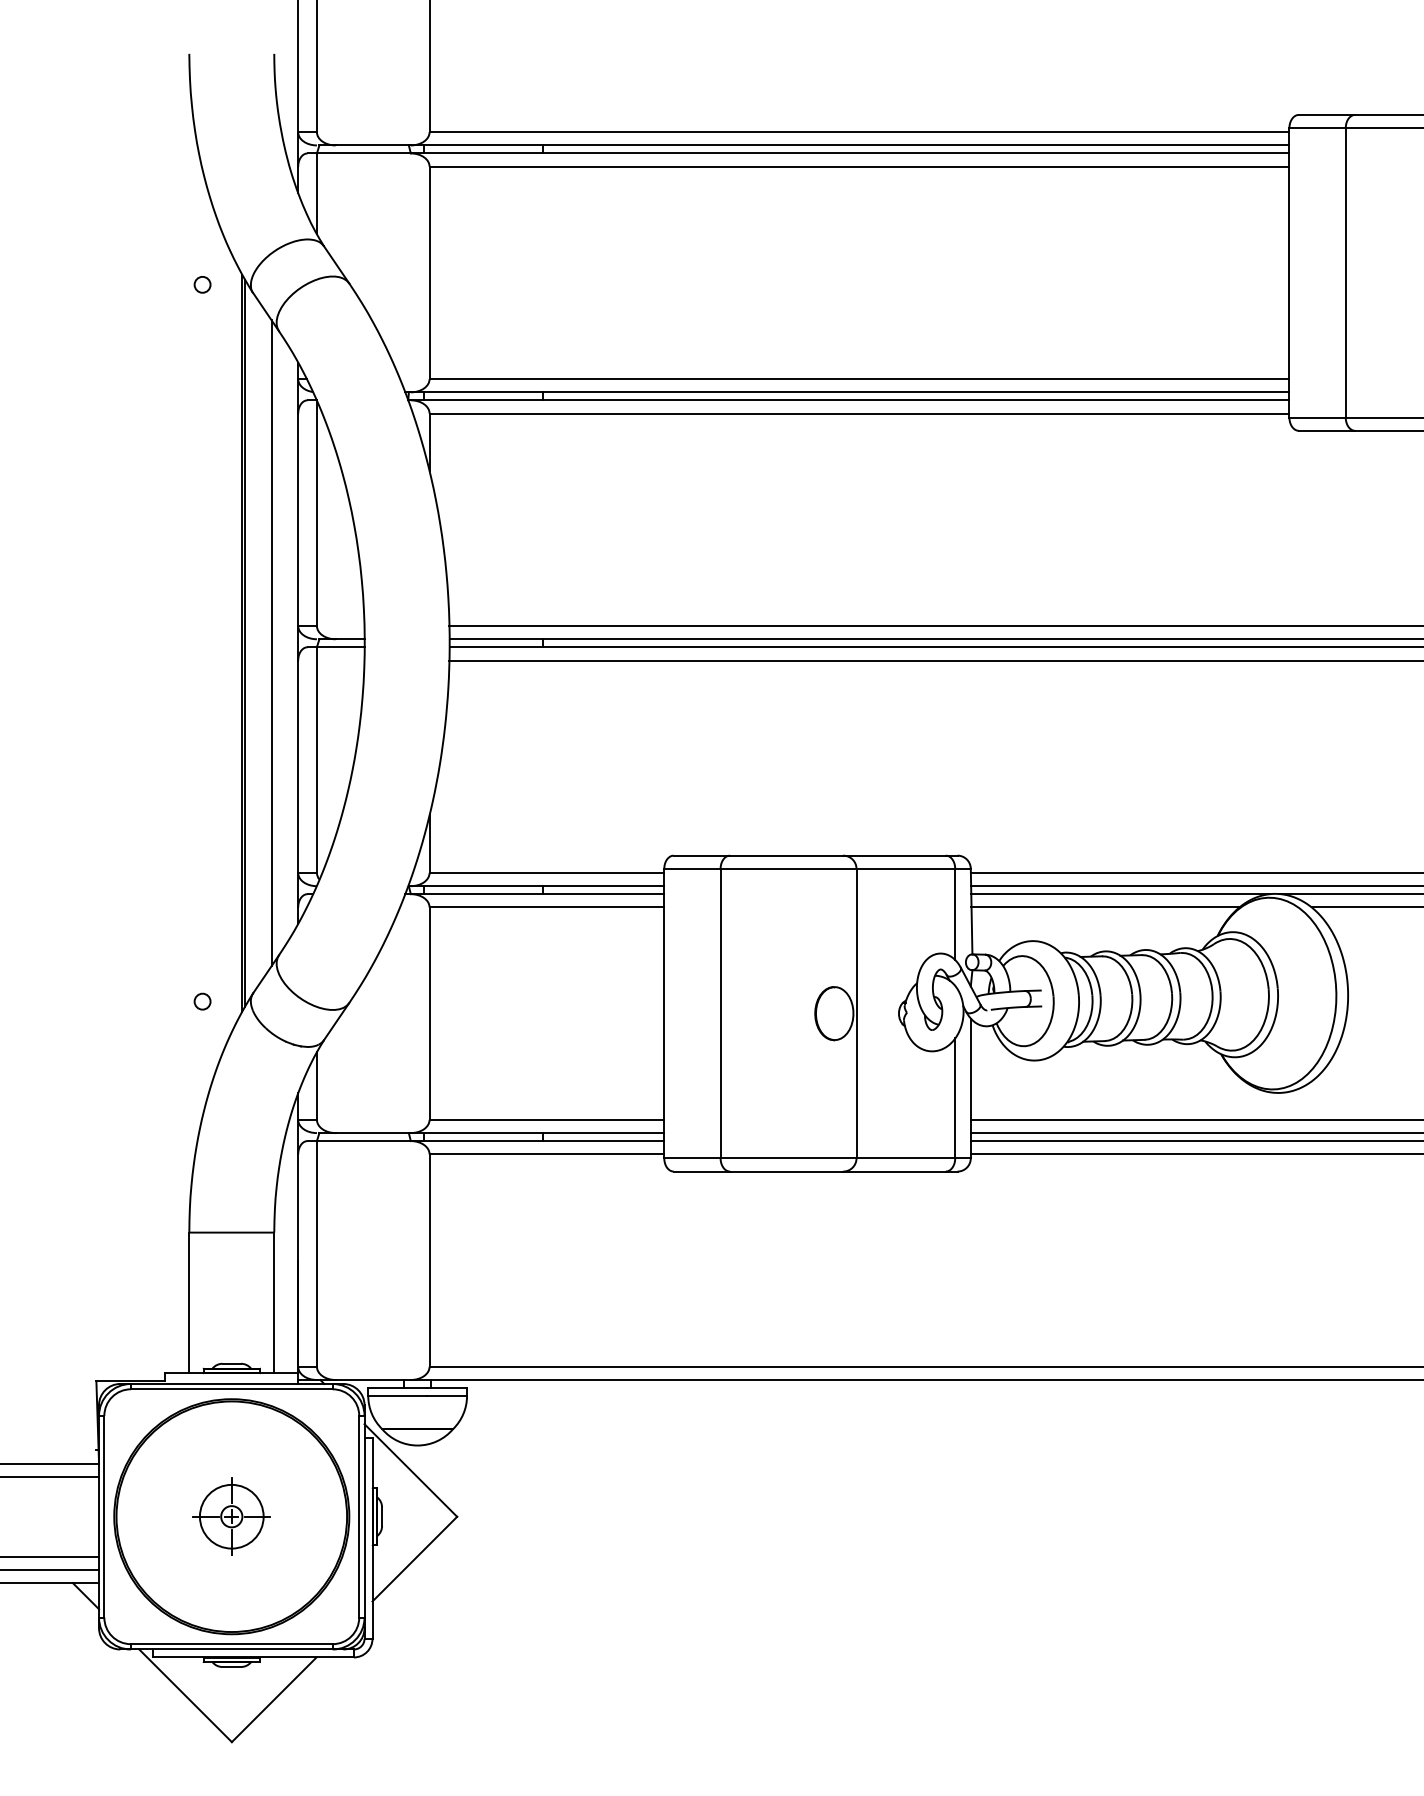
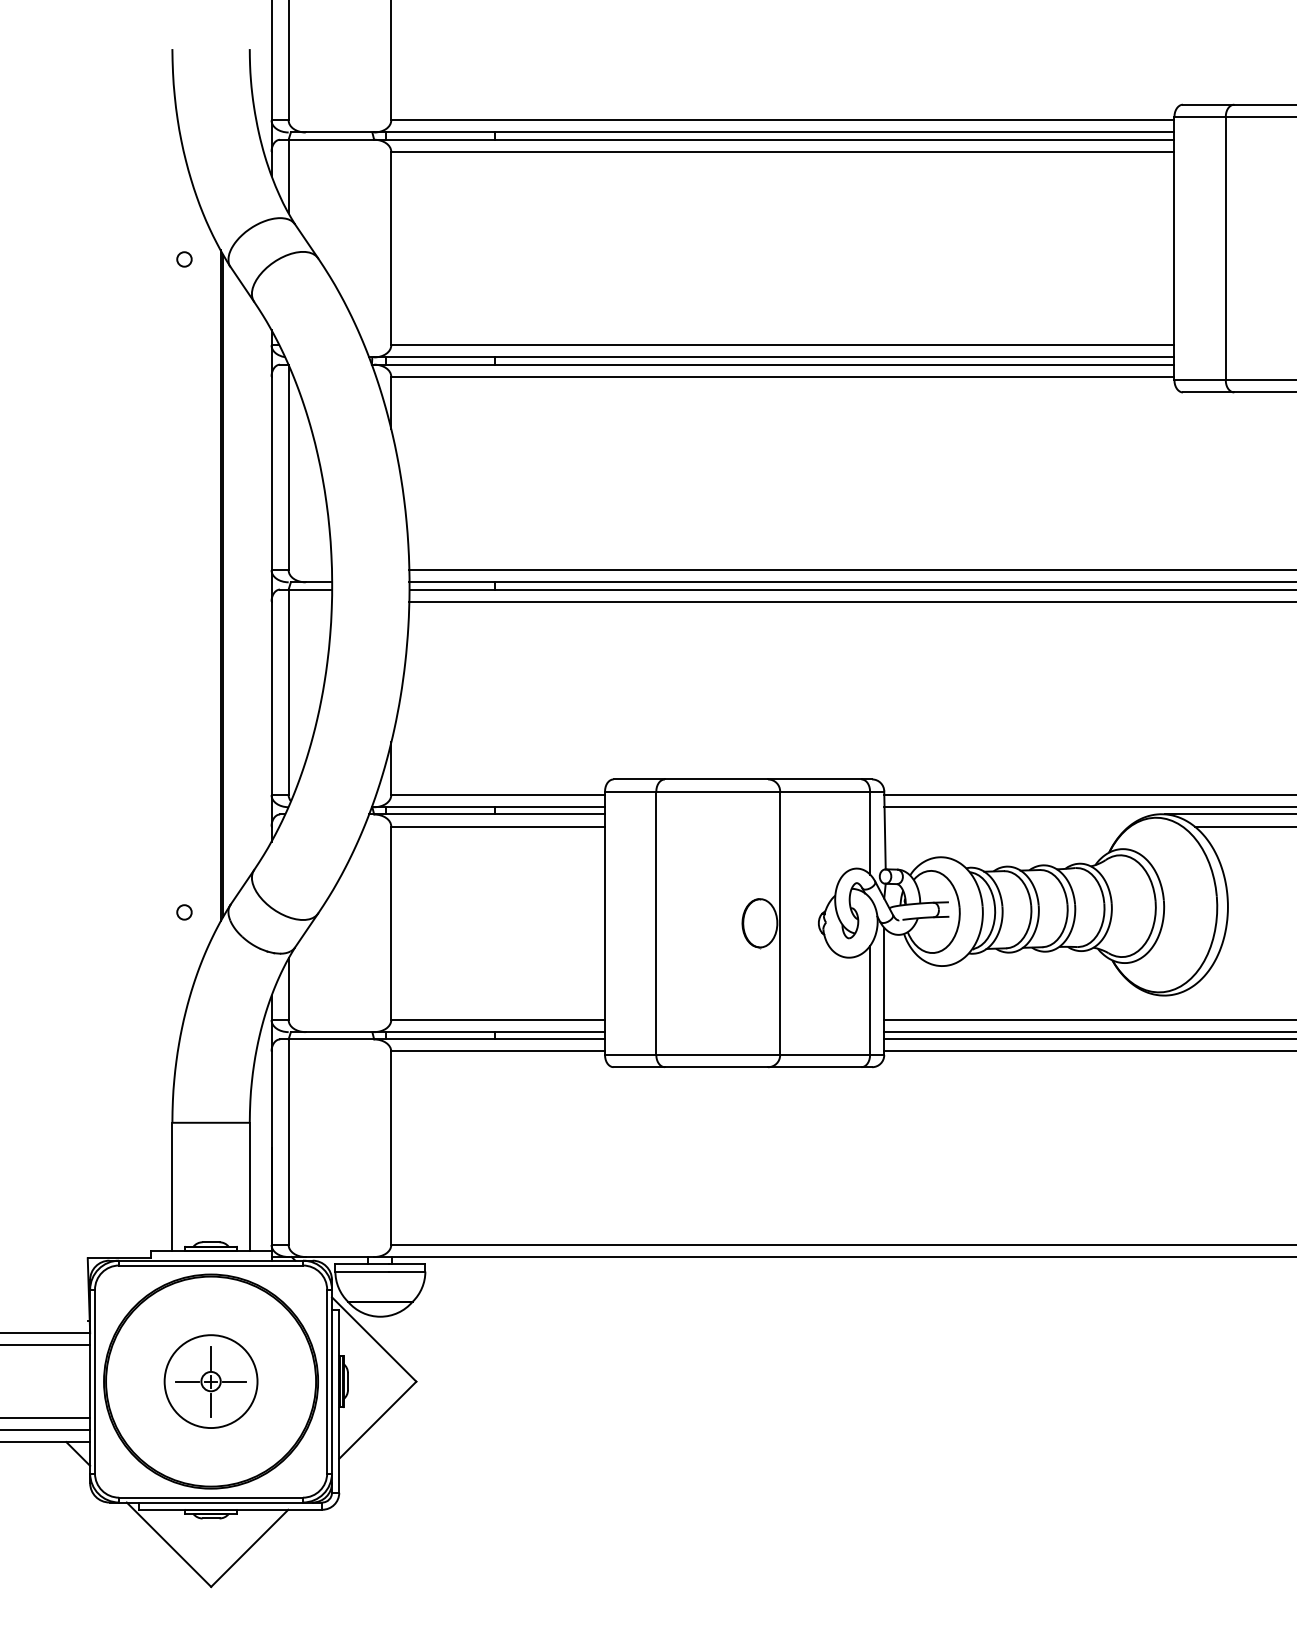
line: (271, 643) -> (247, 586), removed
line: (1120, 894) -> (1020, 814), removed
line: (1104, 907) -> (1006, 826), removed
circle: (231, 1516) -> (210, 1381), size x1.6

